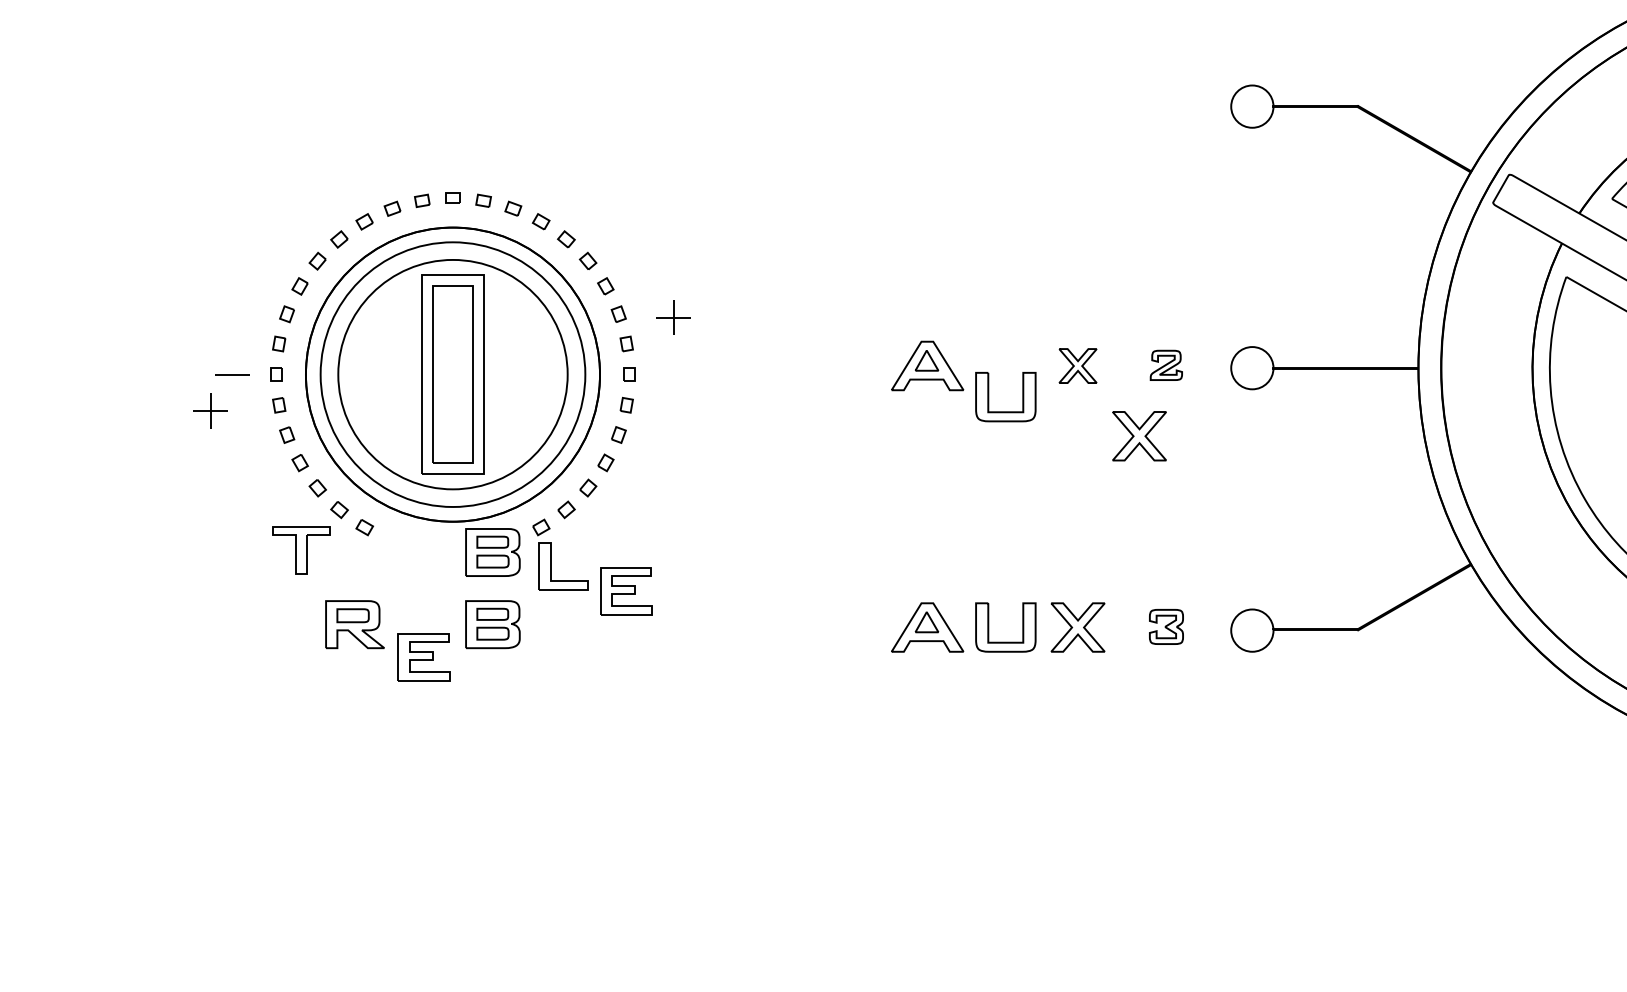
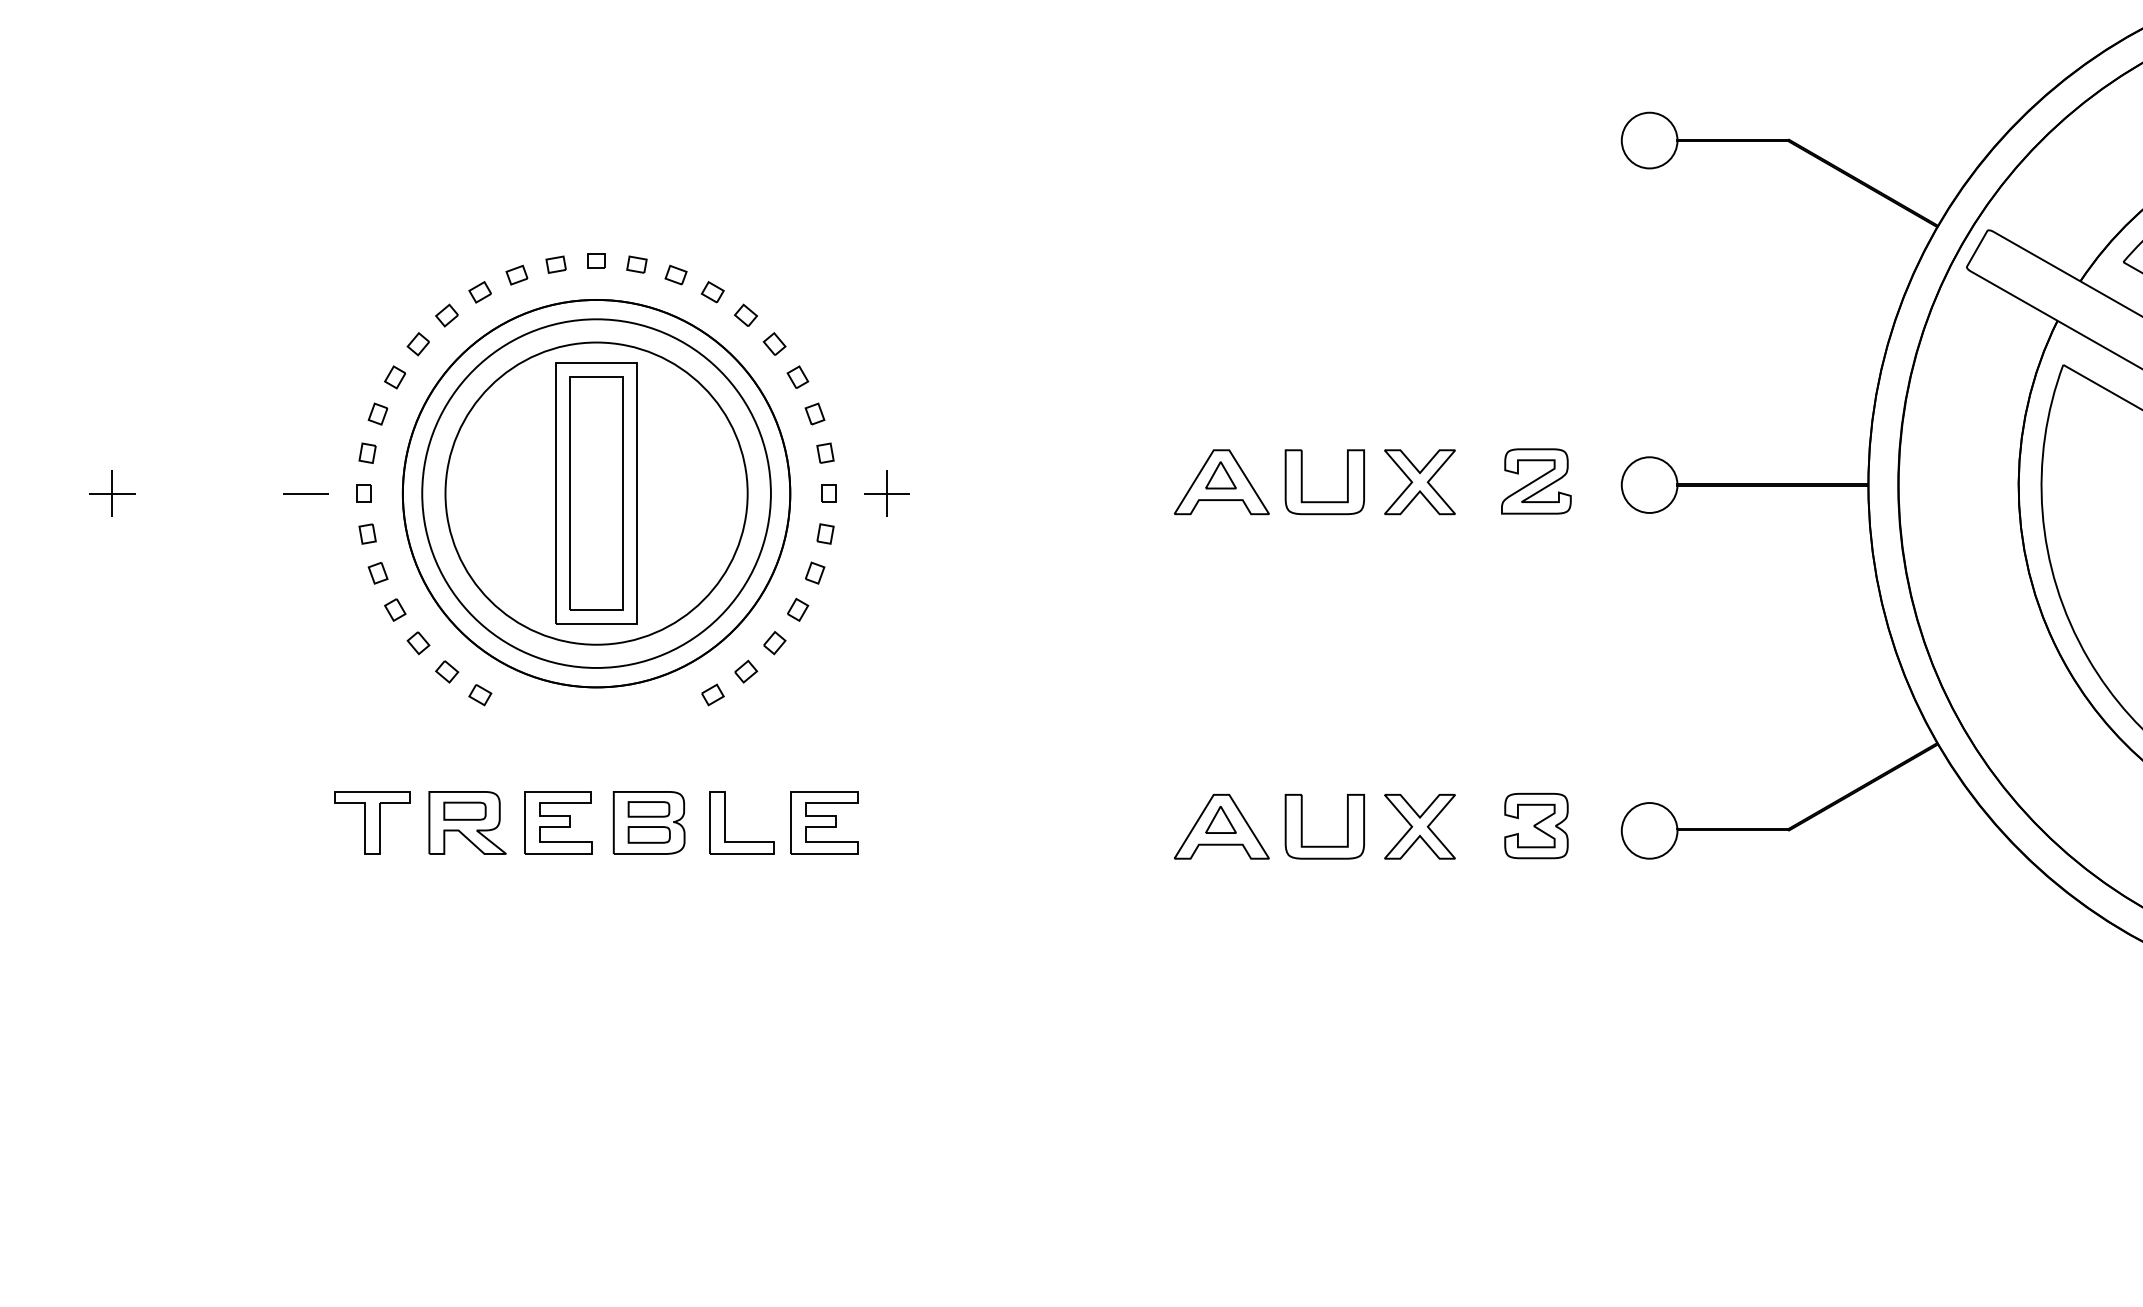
part: (673, 317) -> (886, 493), moved
part: (1166, 365) -> (1536, 481), size x1.67
part: (1077, 366) -> (1419, 482), size x1.43
part: (210, 410) -> (112, 493), moved
part: (1005, 411) -> (1324, 501), moved
part: (1139, 436) -> (1500, 574), removed
part: (301, 549) -> (372, 822), moved
part: (492, 552) -> (648, 727), removed
part: (550, 565) -> (725, 822), moved
part: (626, 590) -> (824, 822), moved
part: (1166, 626) -> (1536, 825), size x1.43
part: (424, 656) -> (558, 822), moved

